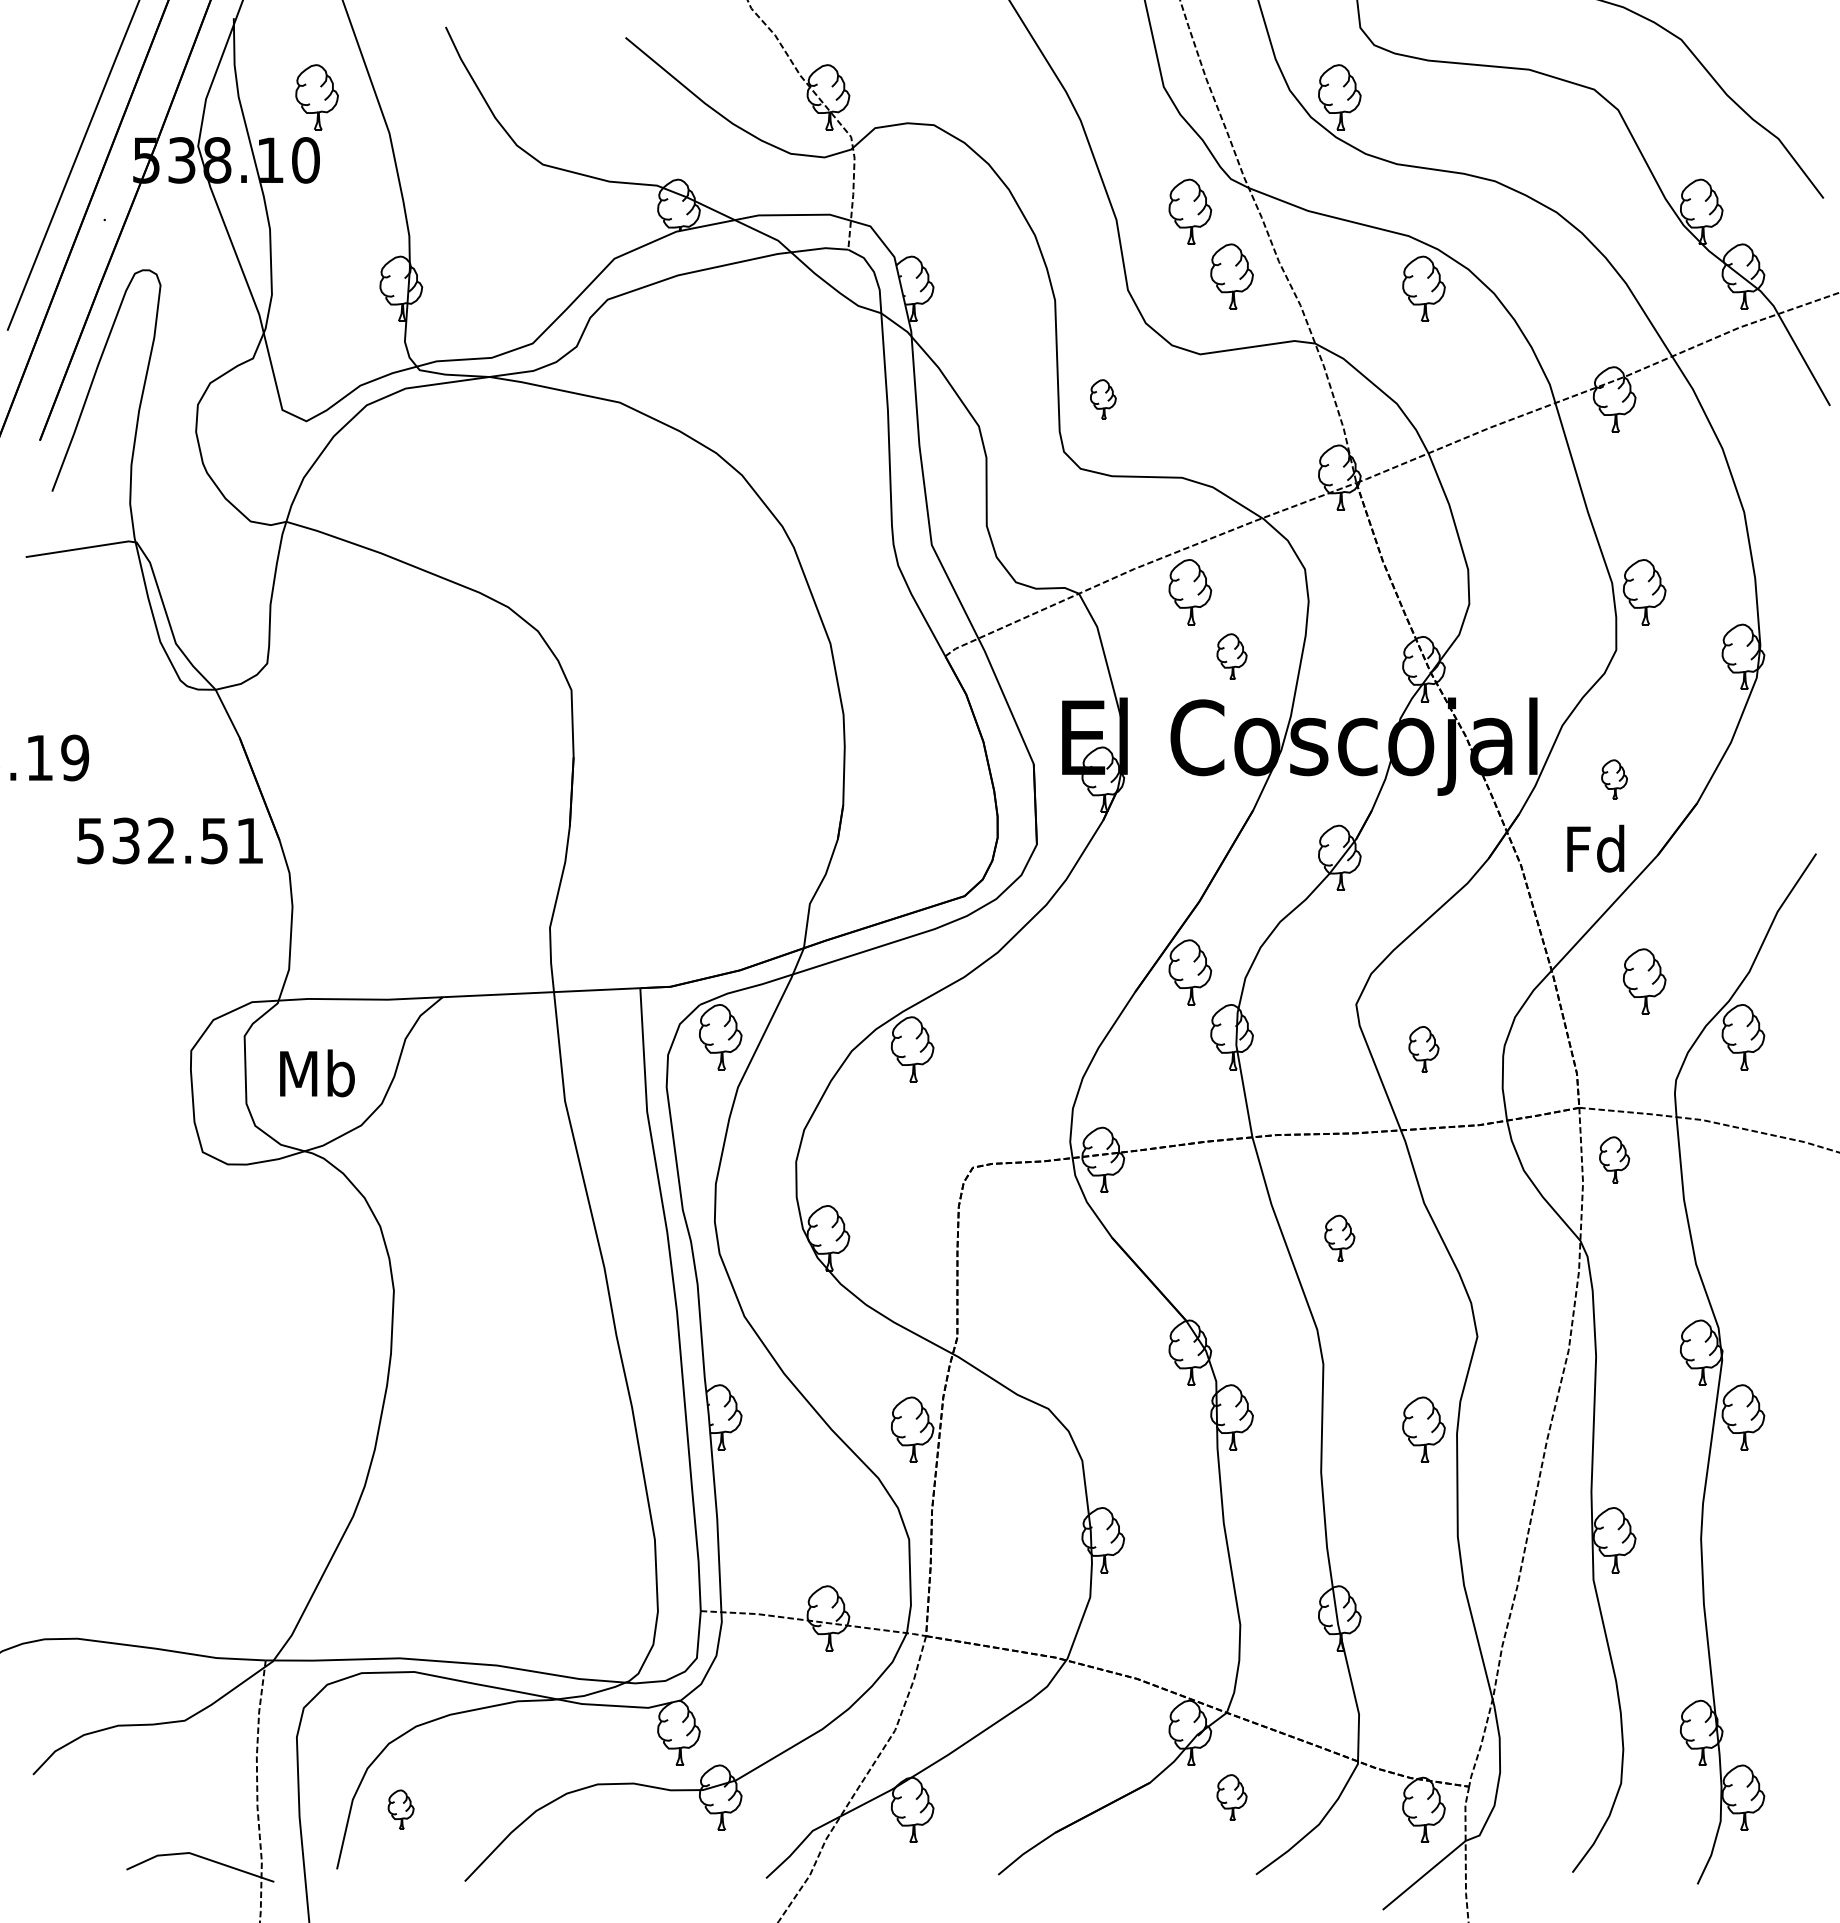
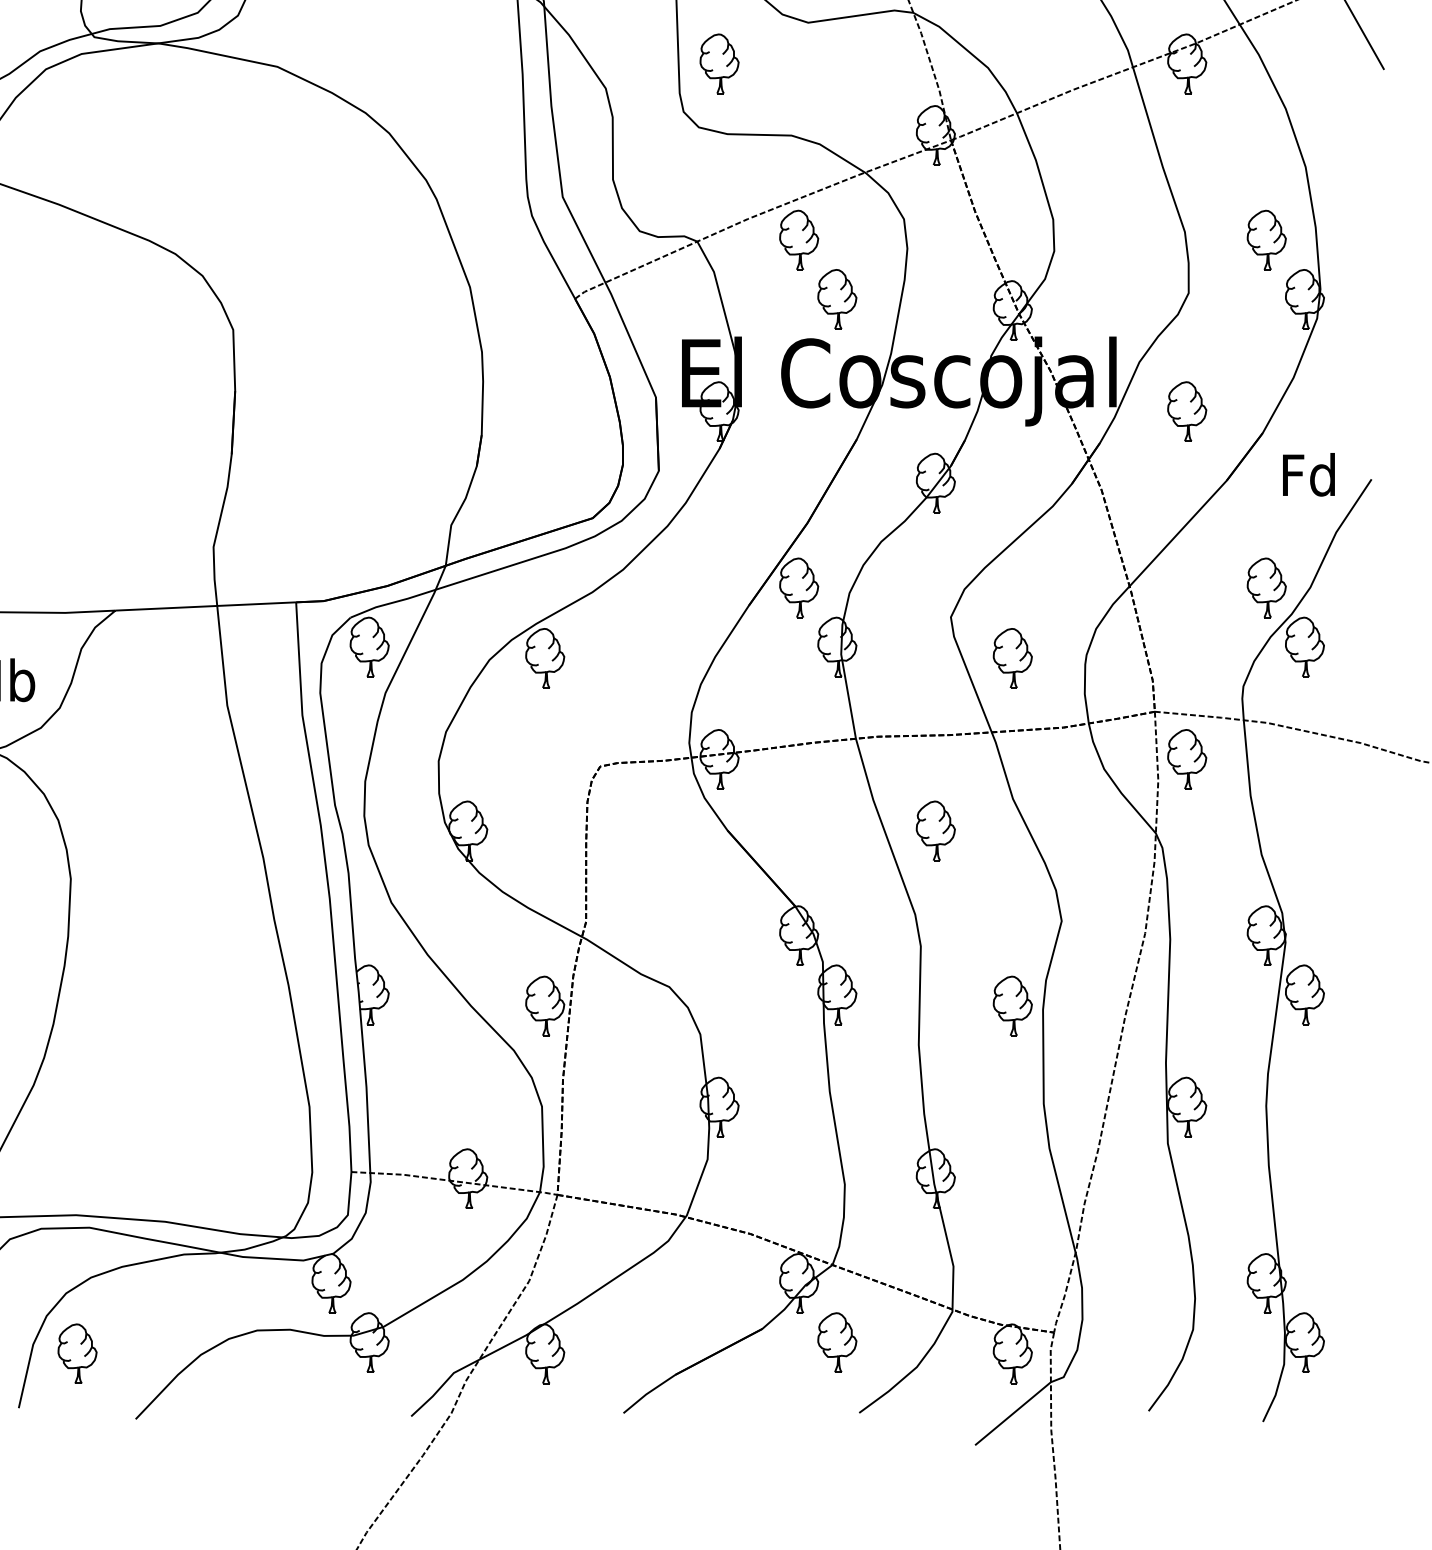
part: (1103, 399) -> (719, 64), size x1.67
part: (1644, 592) -> (1266, 240), moved
part: (1231, 656) -> (836, 299), size x1.43
part: (1614, 779) -> (1187, 411), size x1.67
text: (1595, 848) -> (1308, 474), moved
part: (1644, 981) -> (1266, 588), moved
part: (1423, 1049) -> (1012, 658), size x1.43
part: (1614, 1159) -> (1187, 759), size x1.43
part: (1339, 1238) -> (935, 831), size x1.43
part: (1231, 1797) -> (836, 1342), size x1.43
part: (400, 1809) -> (76, 1353), size x1.67

